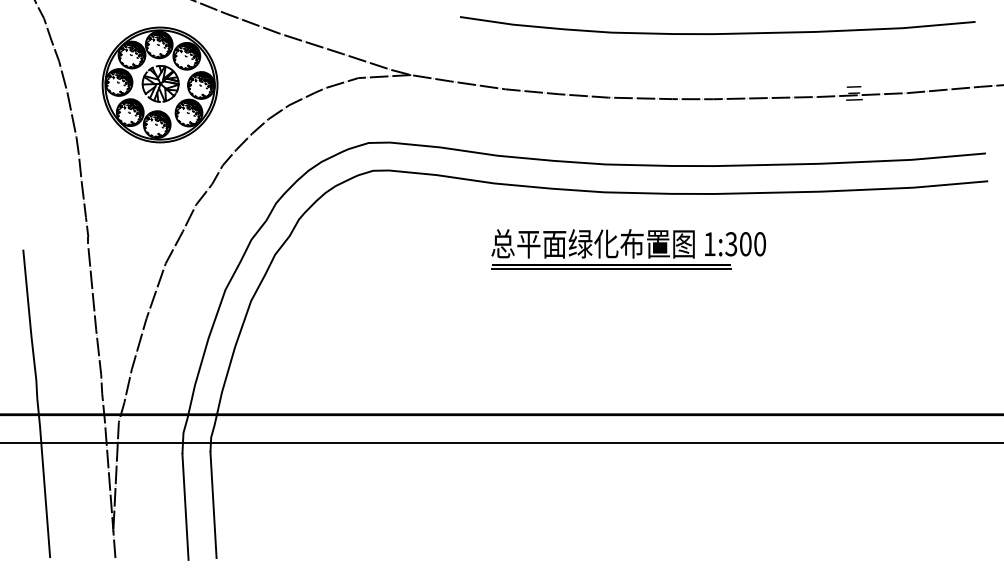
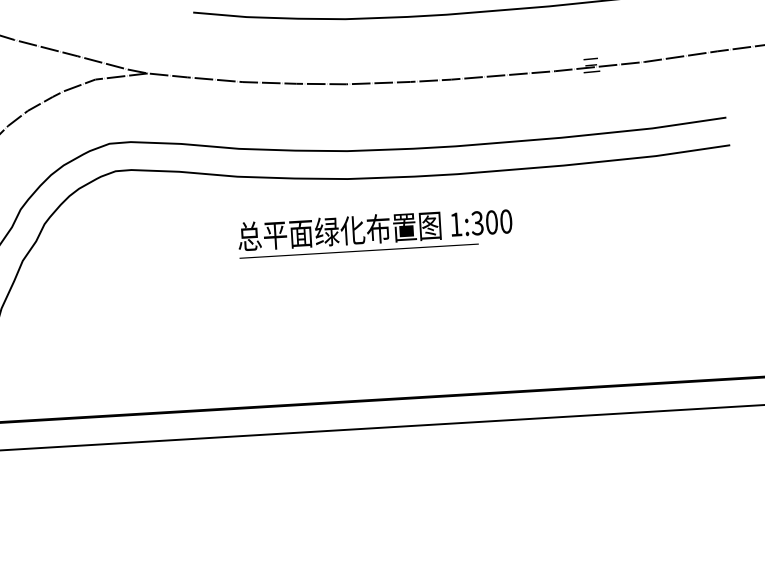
line: (611, 268) -> (359, 254), removed

